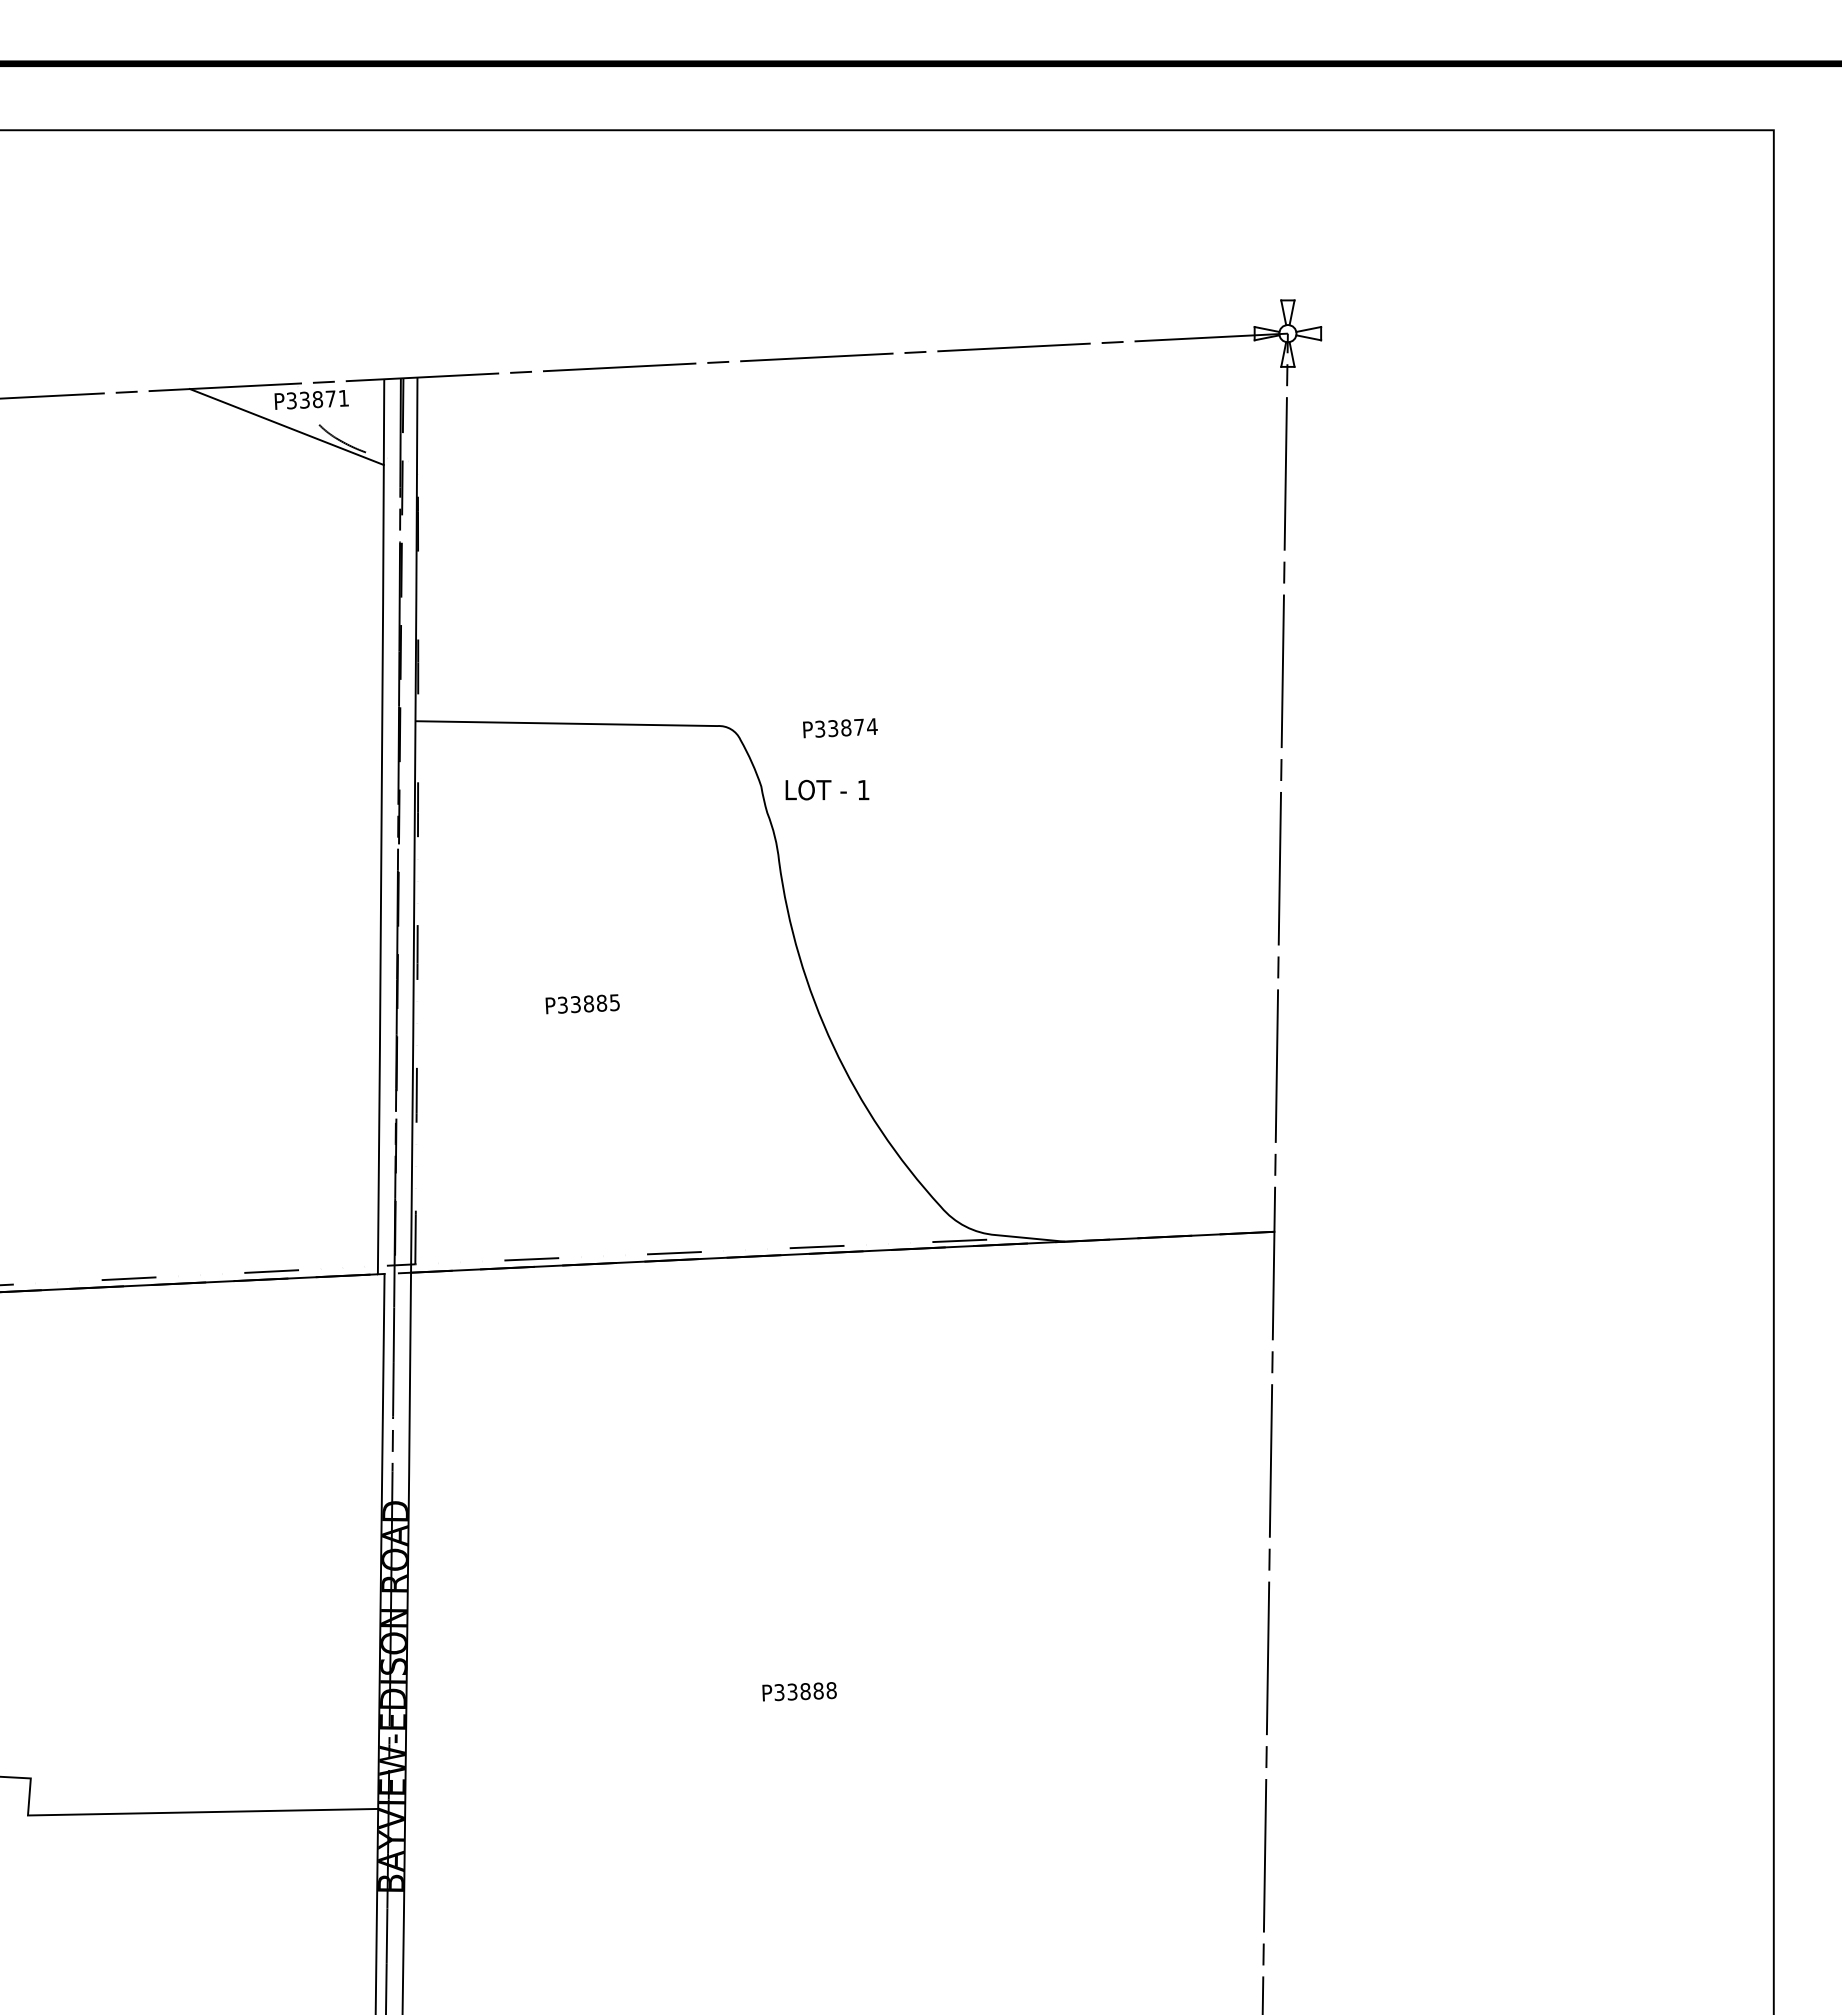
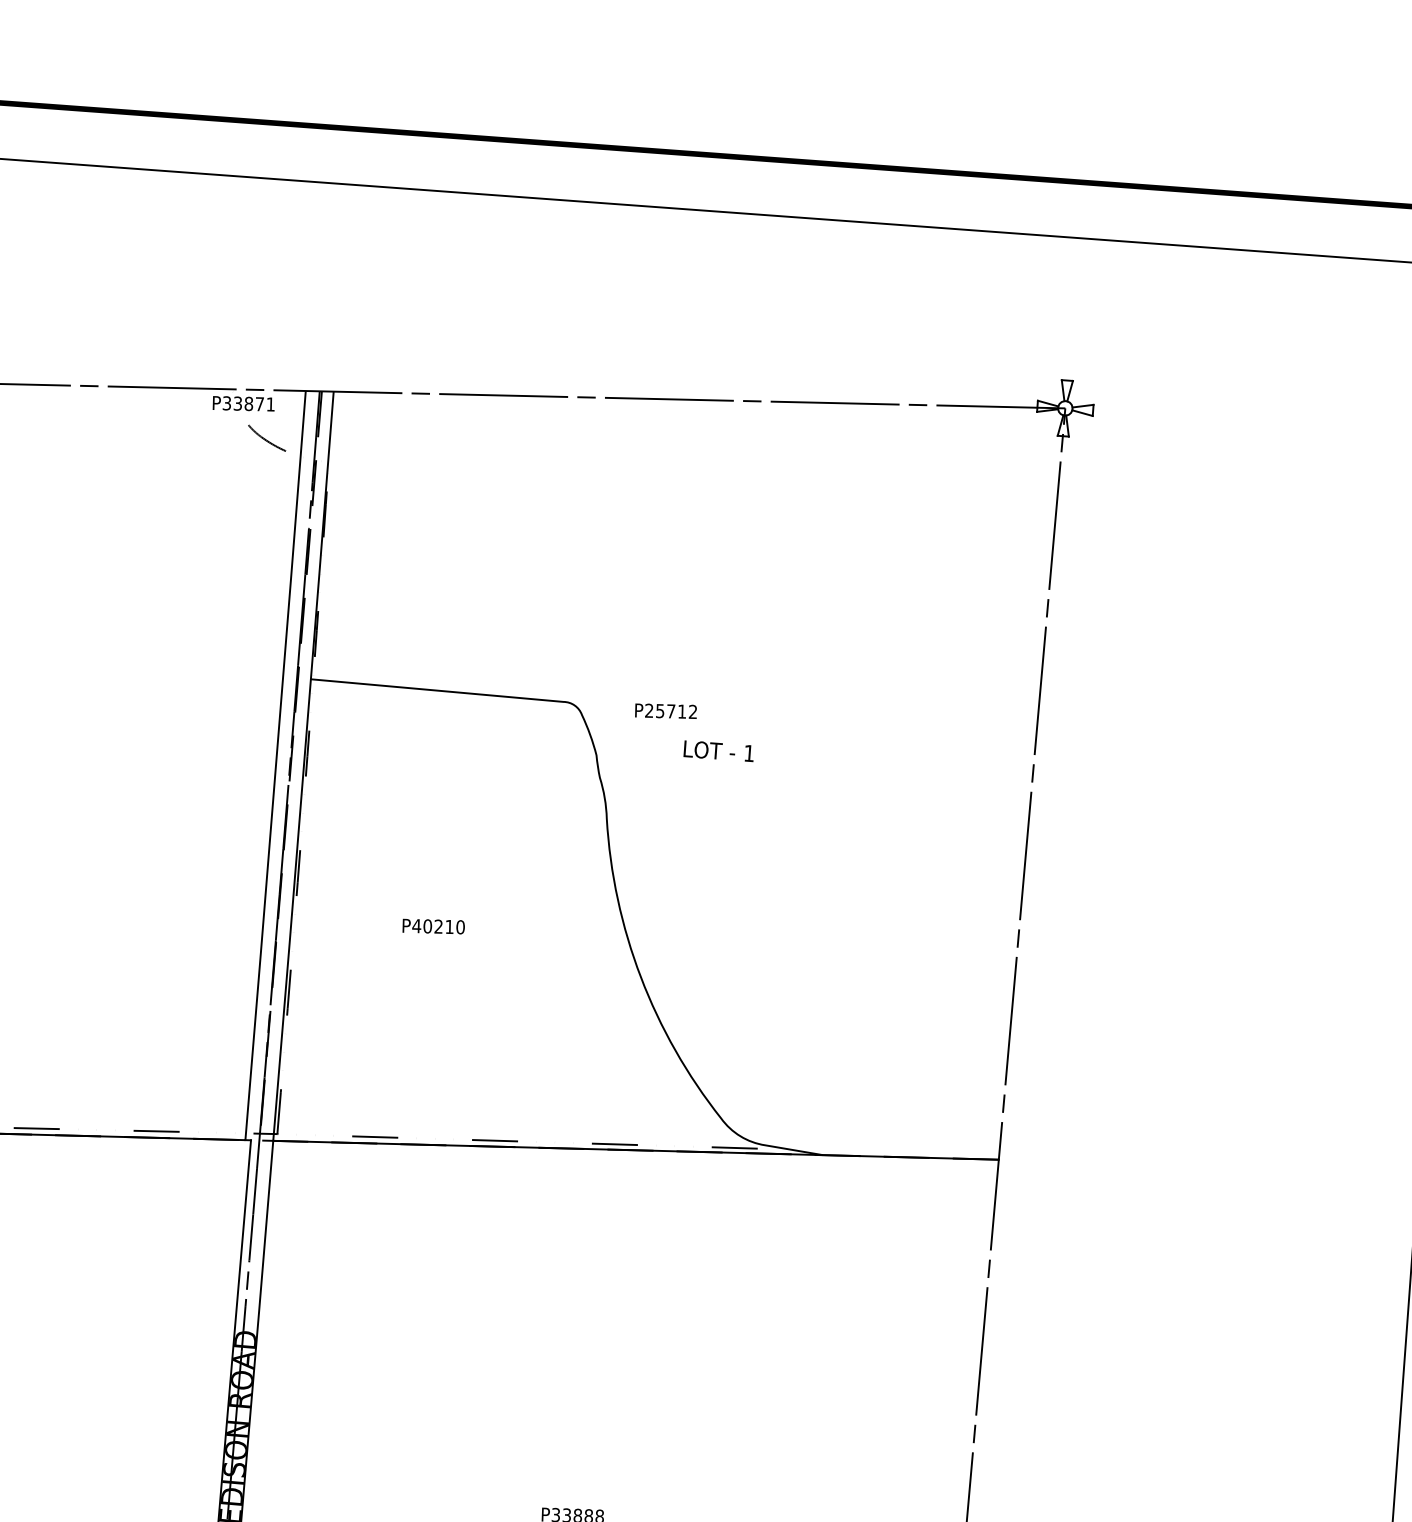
line: (286, 427) -> (220, 425), removed
text: (846, 727) -> (671, 711), P33874 -> P25712
text: (827, 789) -> (719, 750), moved
text: (588, 1003) -> (438, 926), P33885 -> P40210

